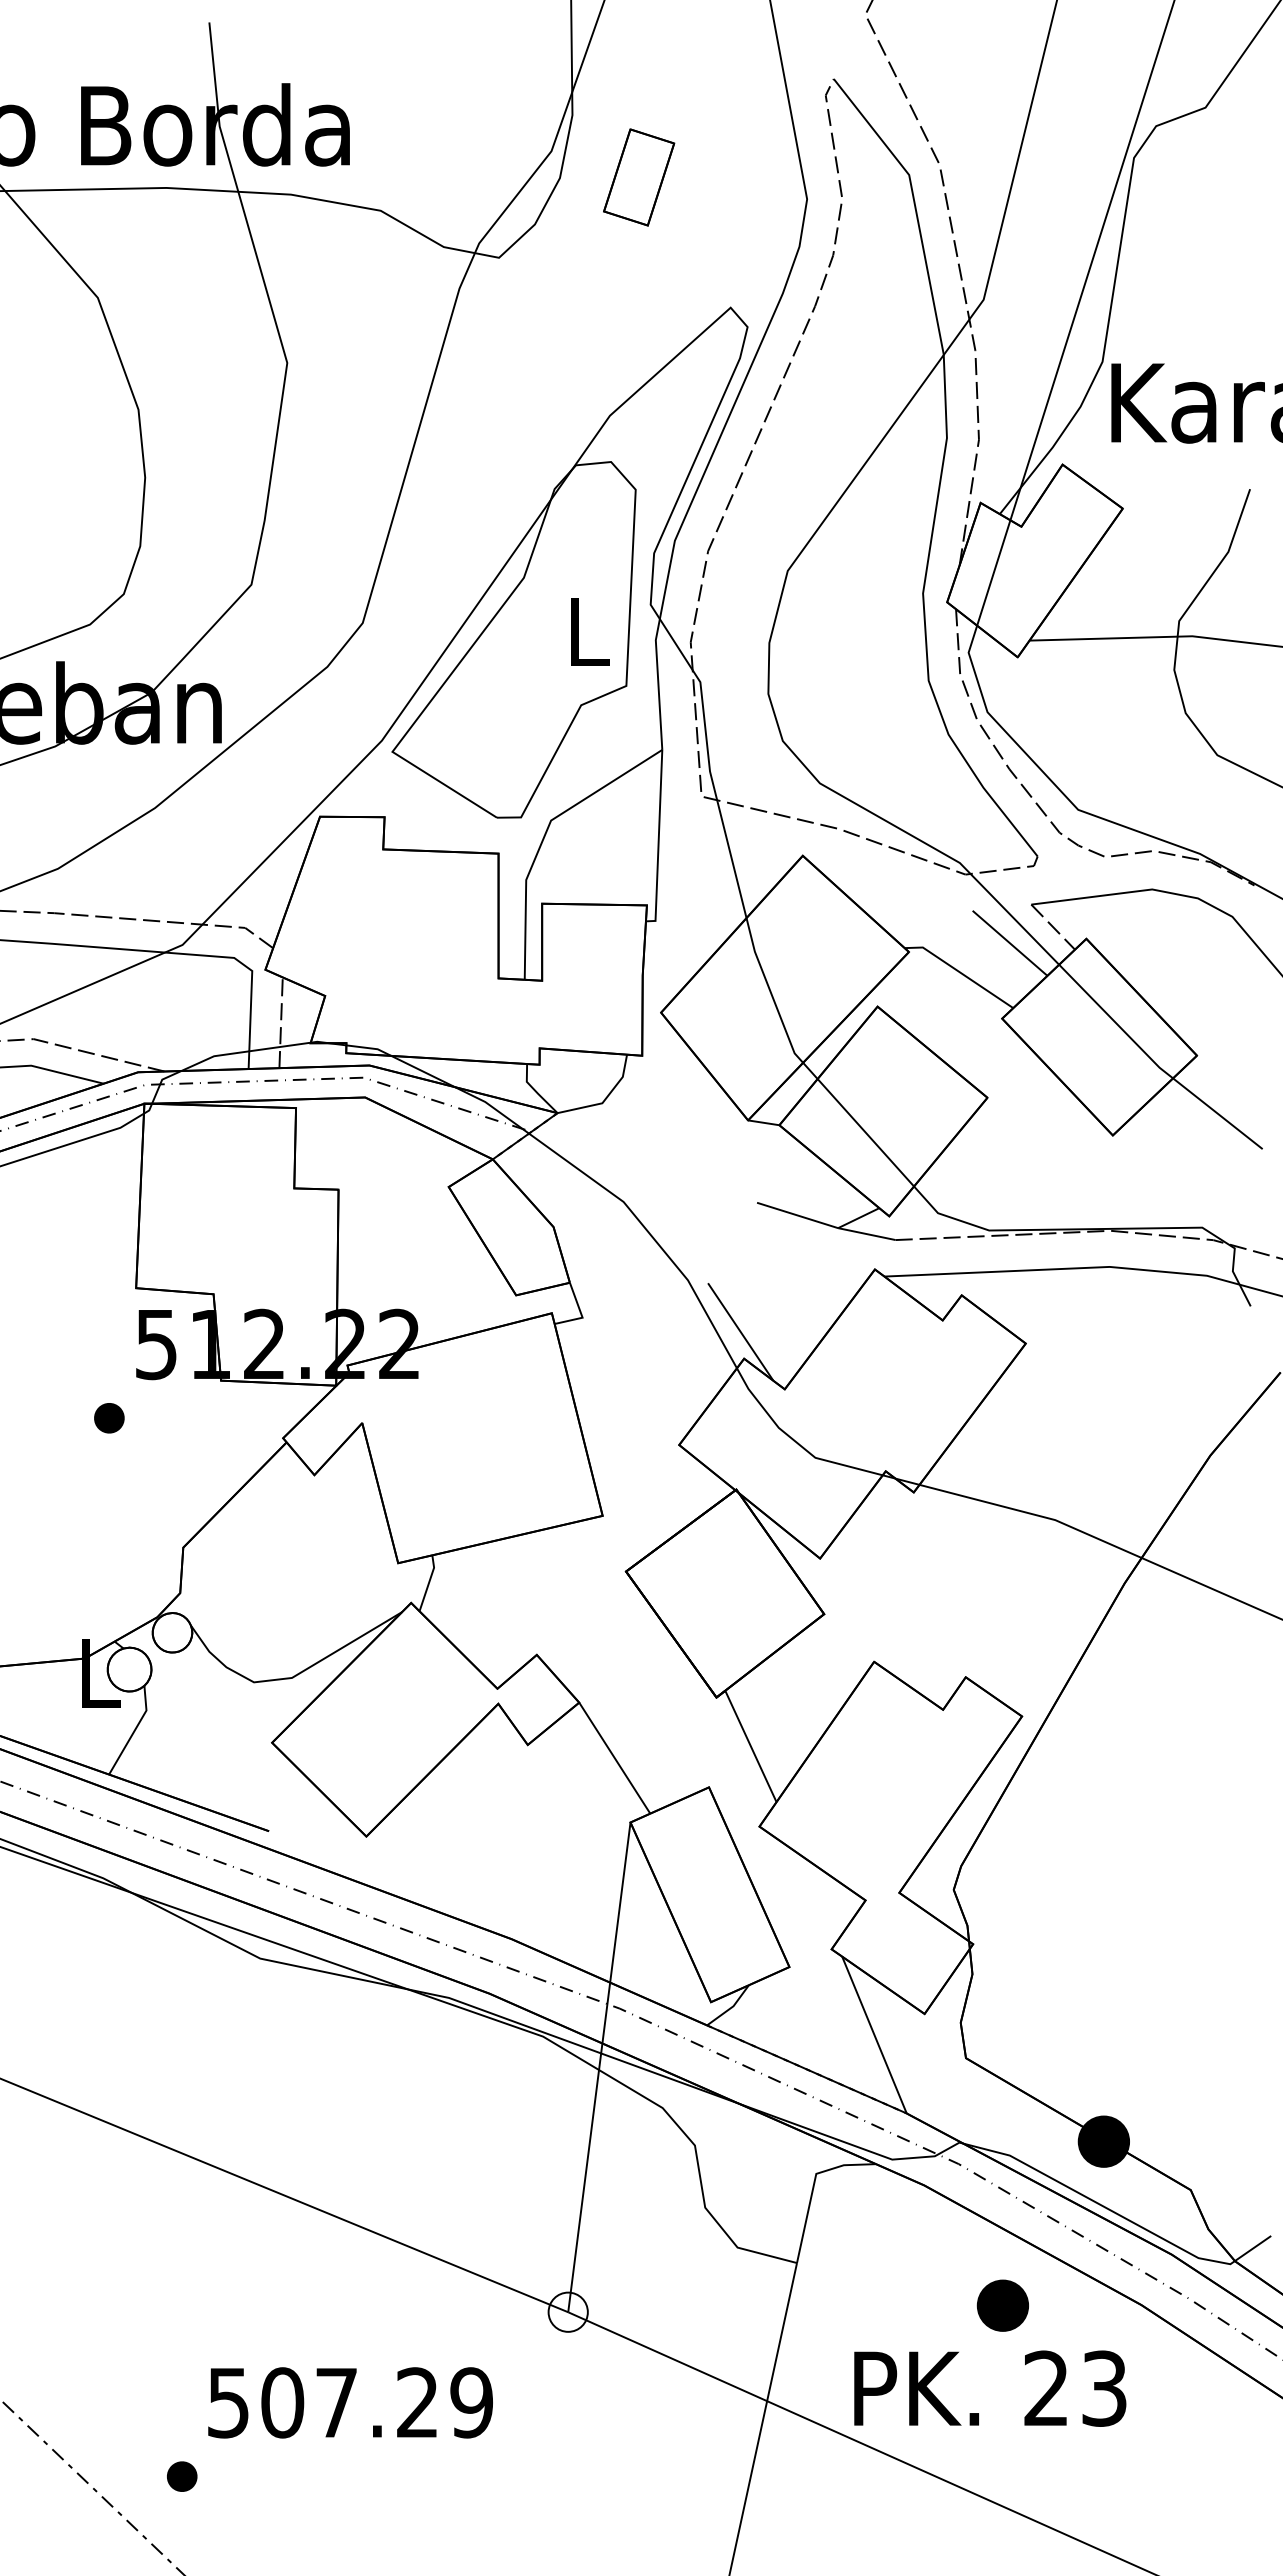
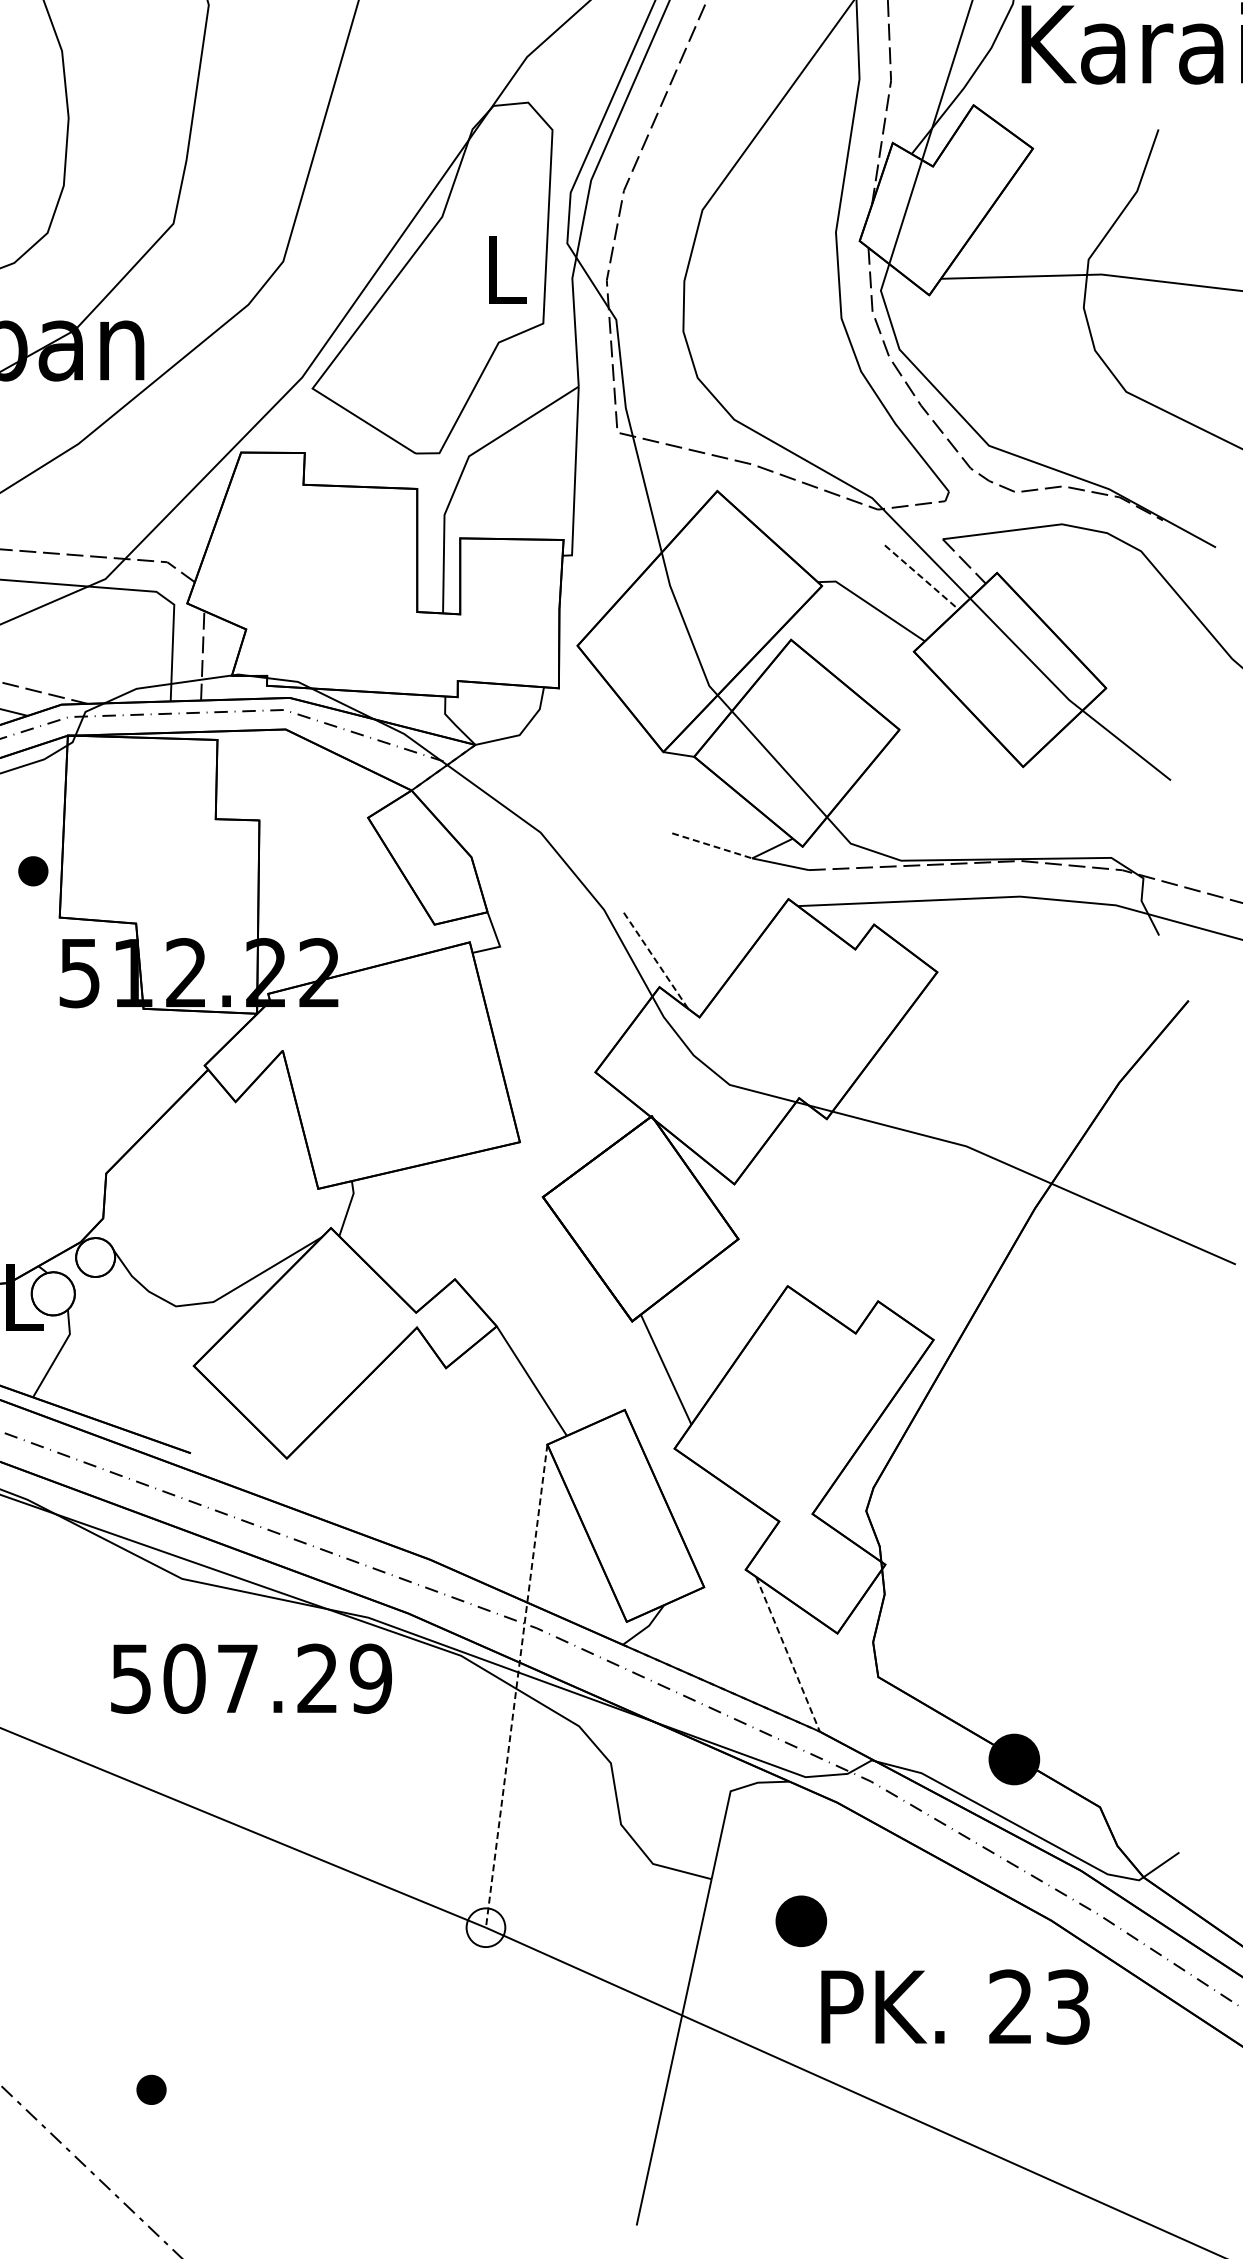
line: (1010, 943) -> (922, 577), solid -> dashed
line: (798, 1215) -> (713, 845), solid -> dashed
line: (740, 1332) -> (655, 961), solid -> dashed
part: (109, 1418) -> (33, 871), moved
line: (874, 2035) -> (788, 1654), solid -> dashed
line: (599, 2067) -> (516, 1686), solid -> dashed
part: (1002, 2305) -> (800, 1921), moved
text: (990, 2388) -> (955, 2006), moved
text: (350, 2402) -> (251, 1678), moved
part: (182, 2476) -> (151, 2089), moved

